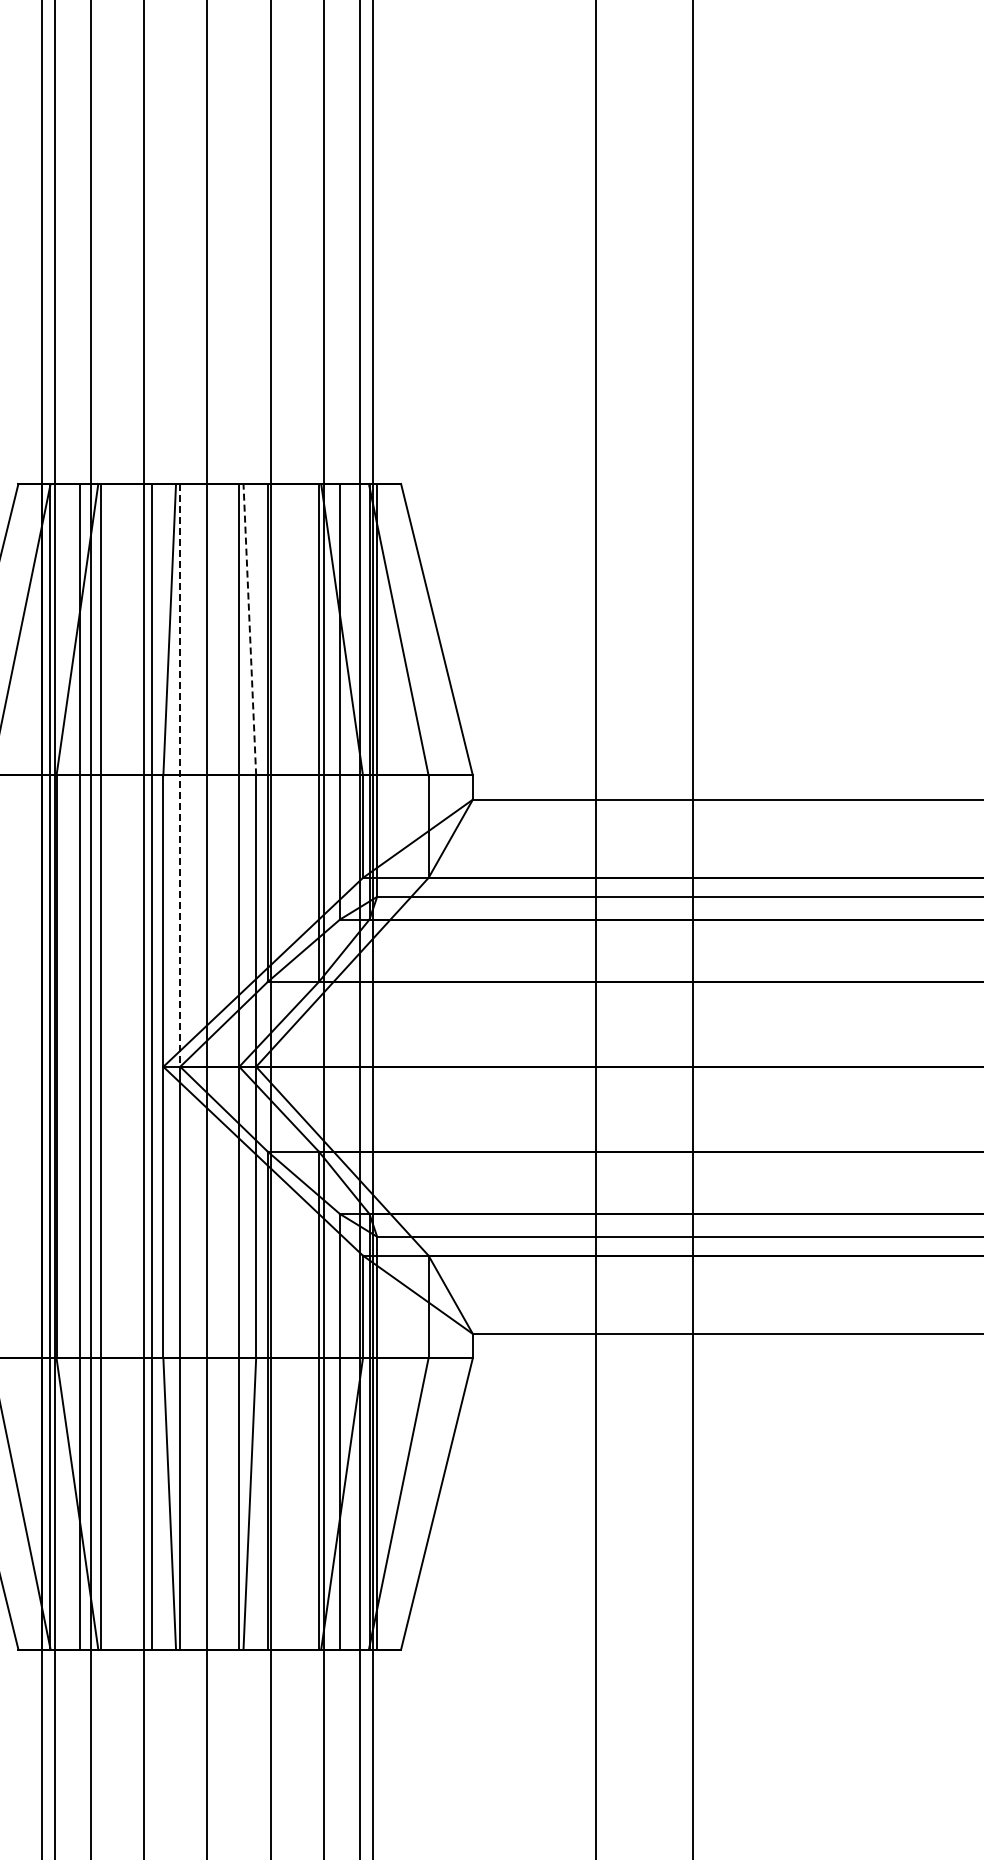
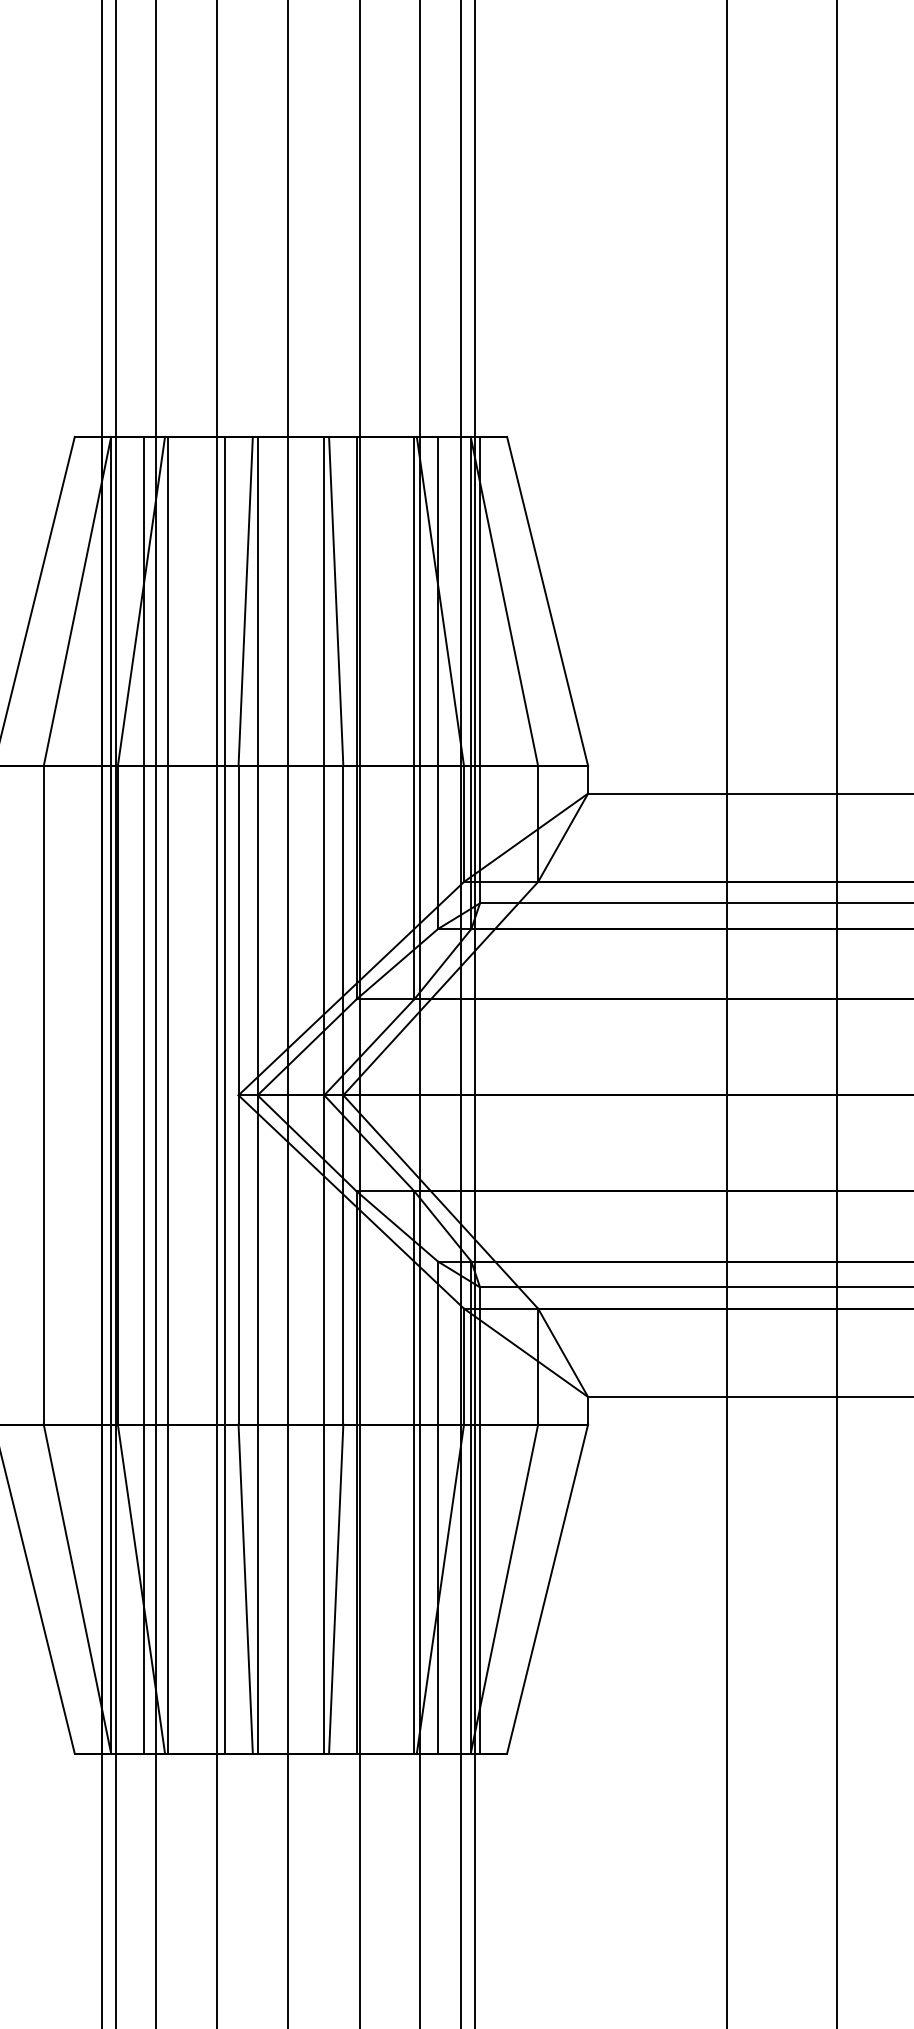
line: (249, 629) -> (335, 601), dashed -> solid
line: (180, 775) -> (257, 766), dashed -> solid

